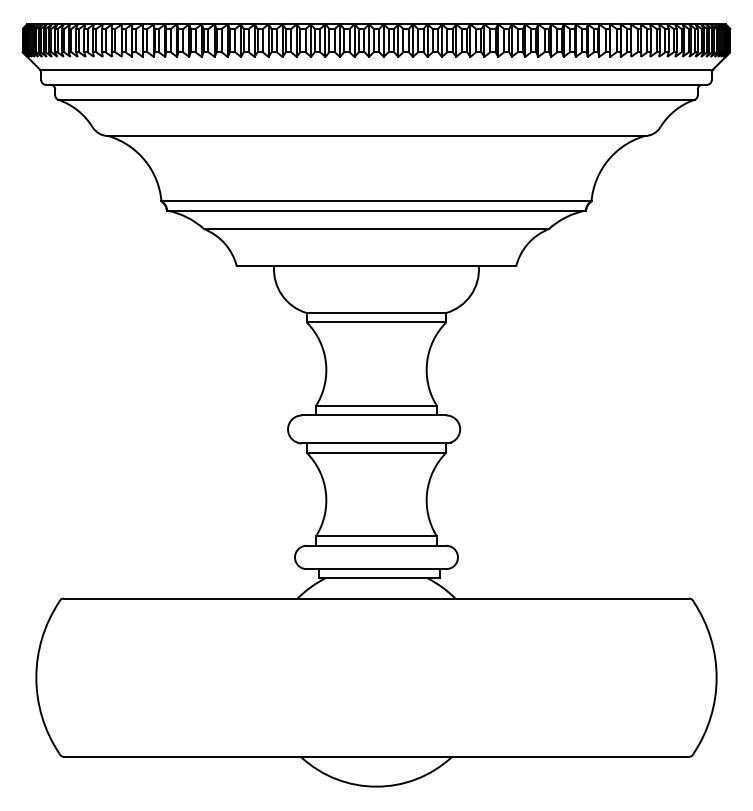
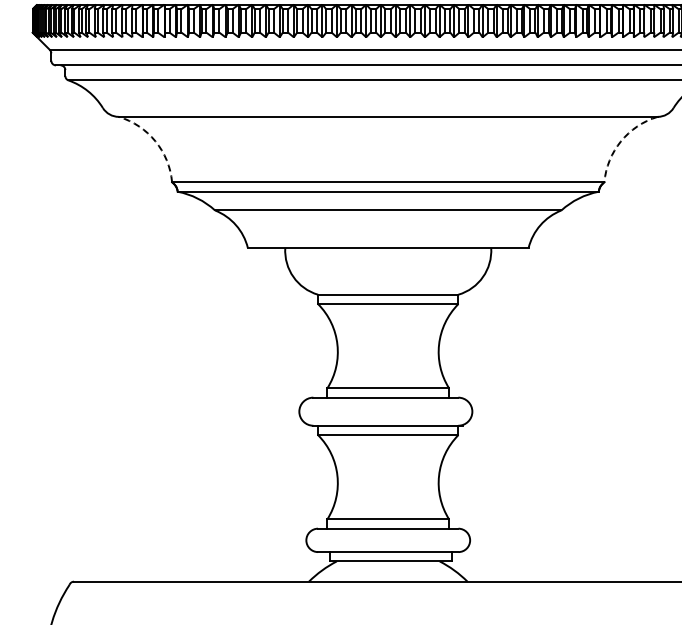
arc: (144, 160) -> (155, 141), solid -> dashed
arc: (608, 160) -> (621, 141), solid -> dashed

